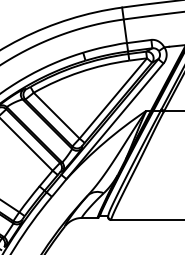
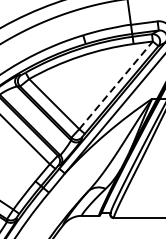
line: (113, 98) -> (116, 85), solid -> dashed

